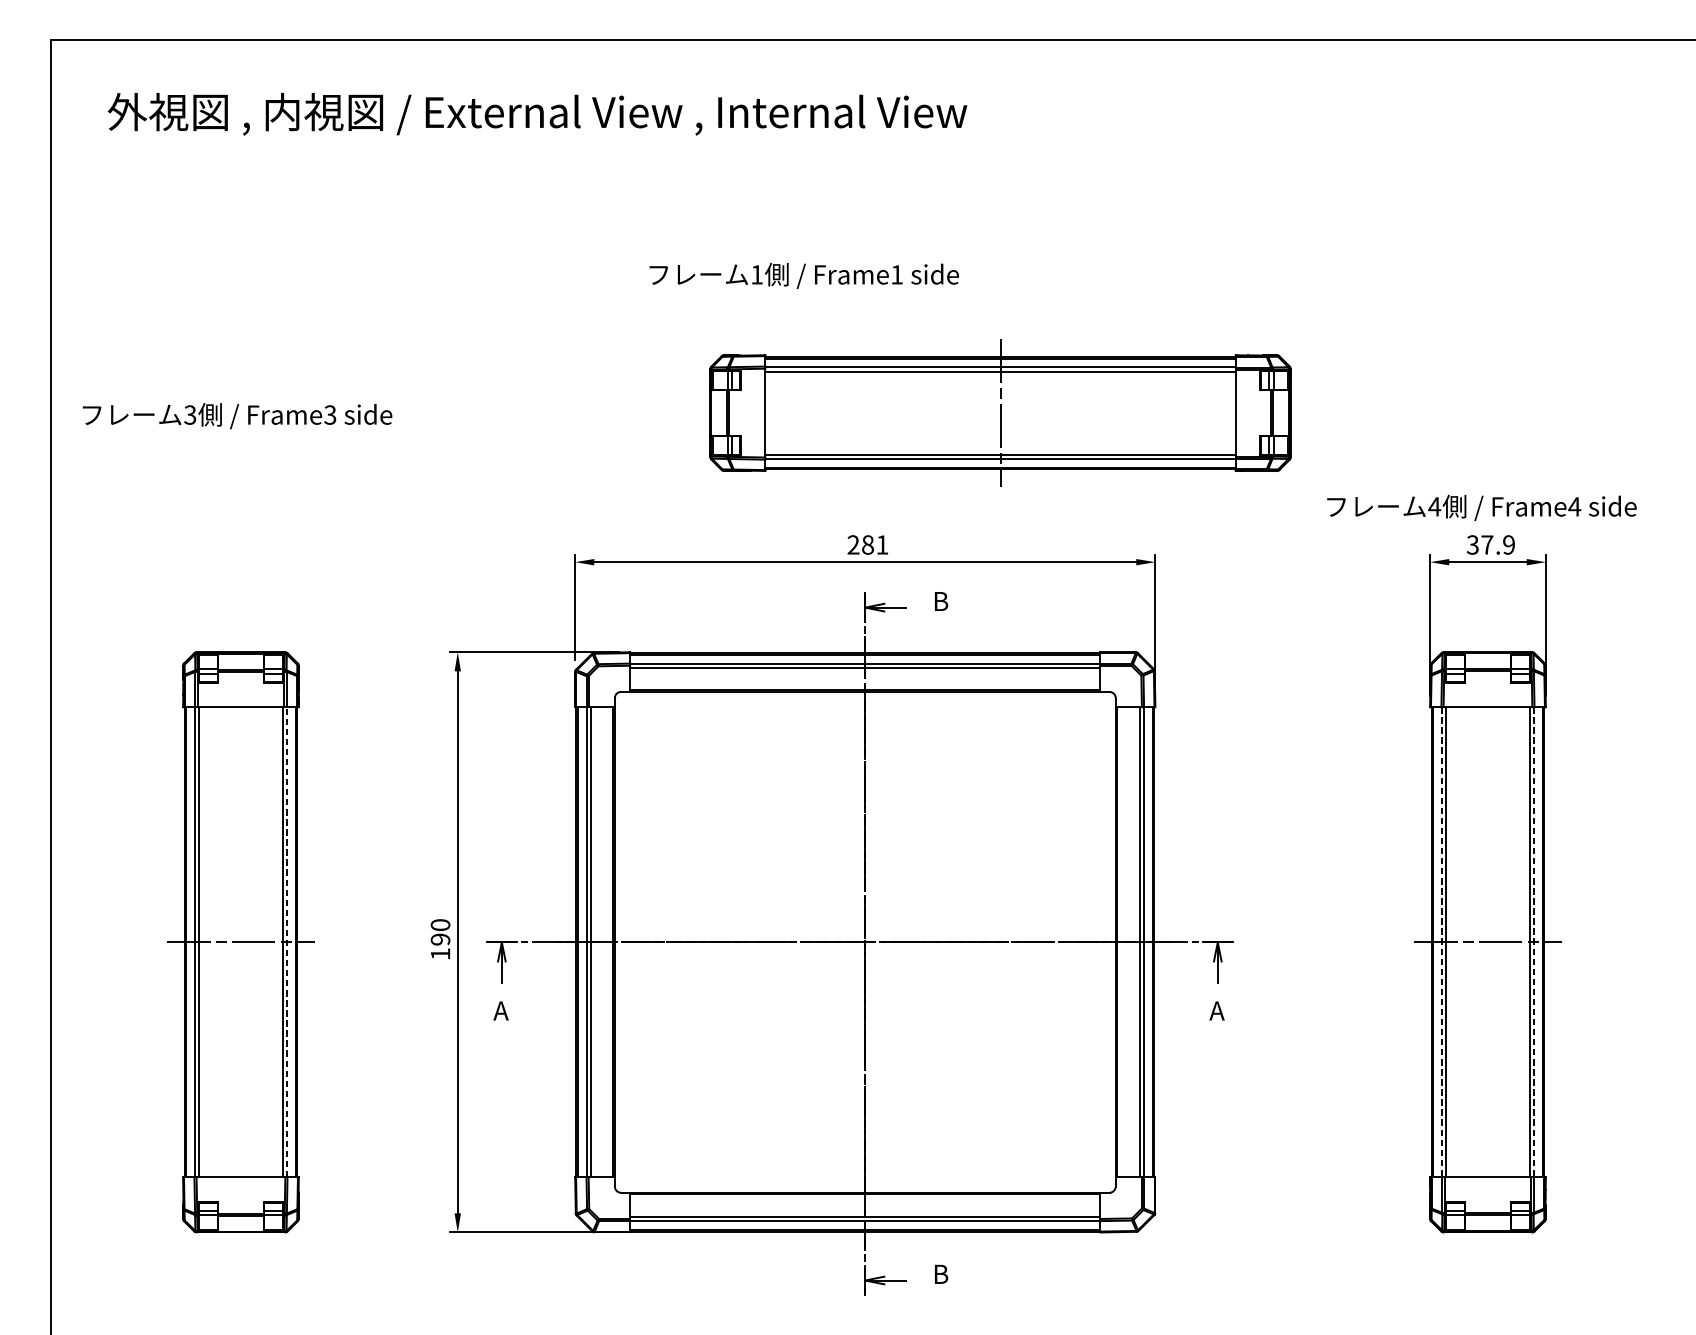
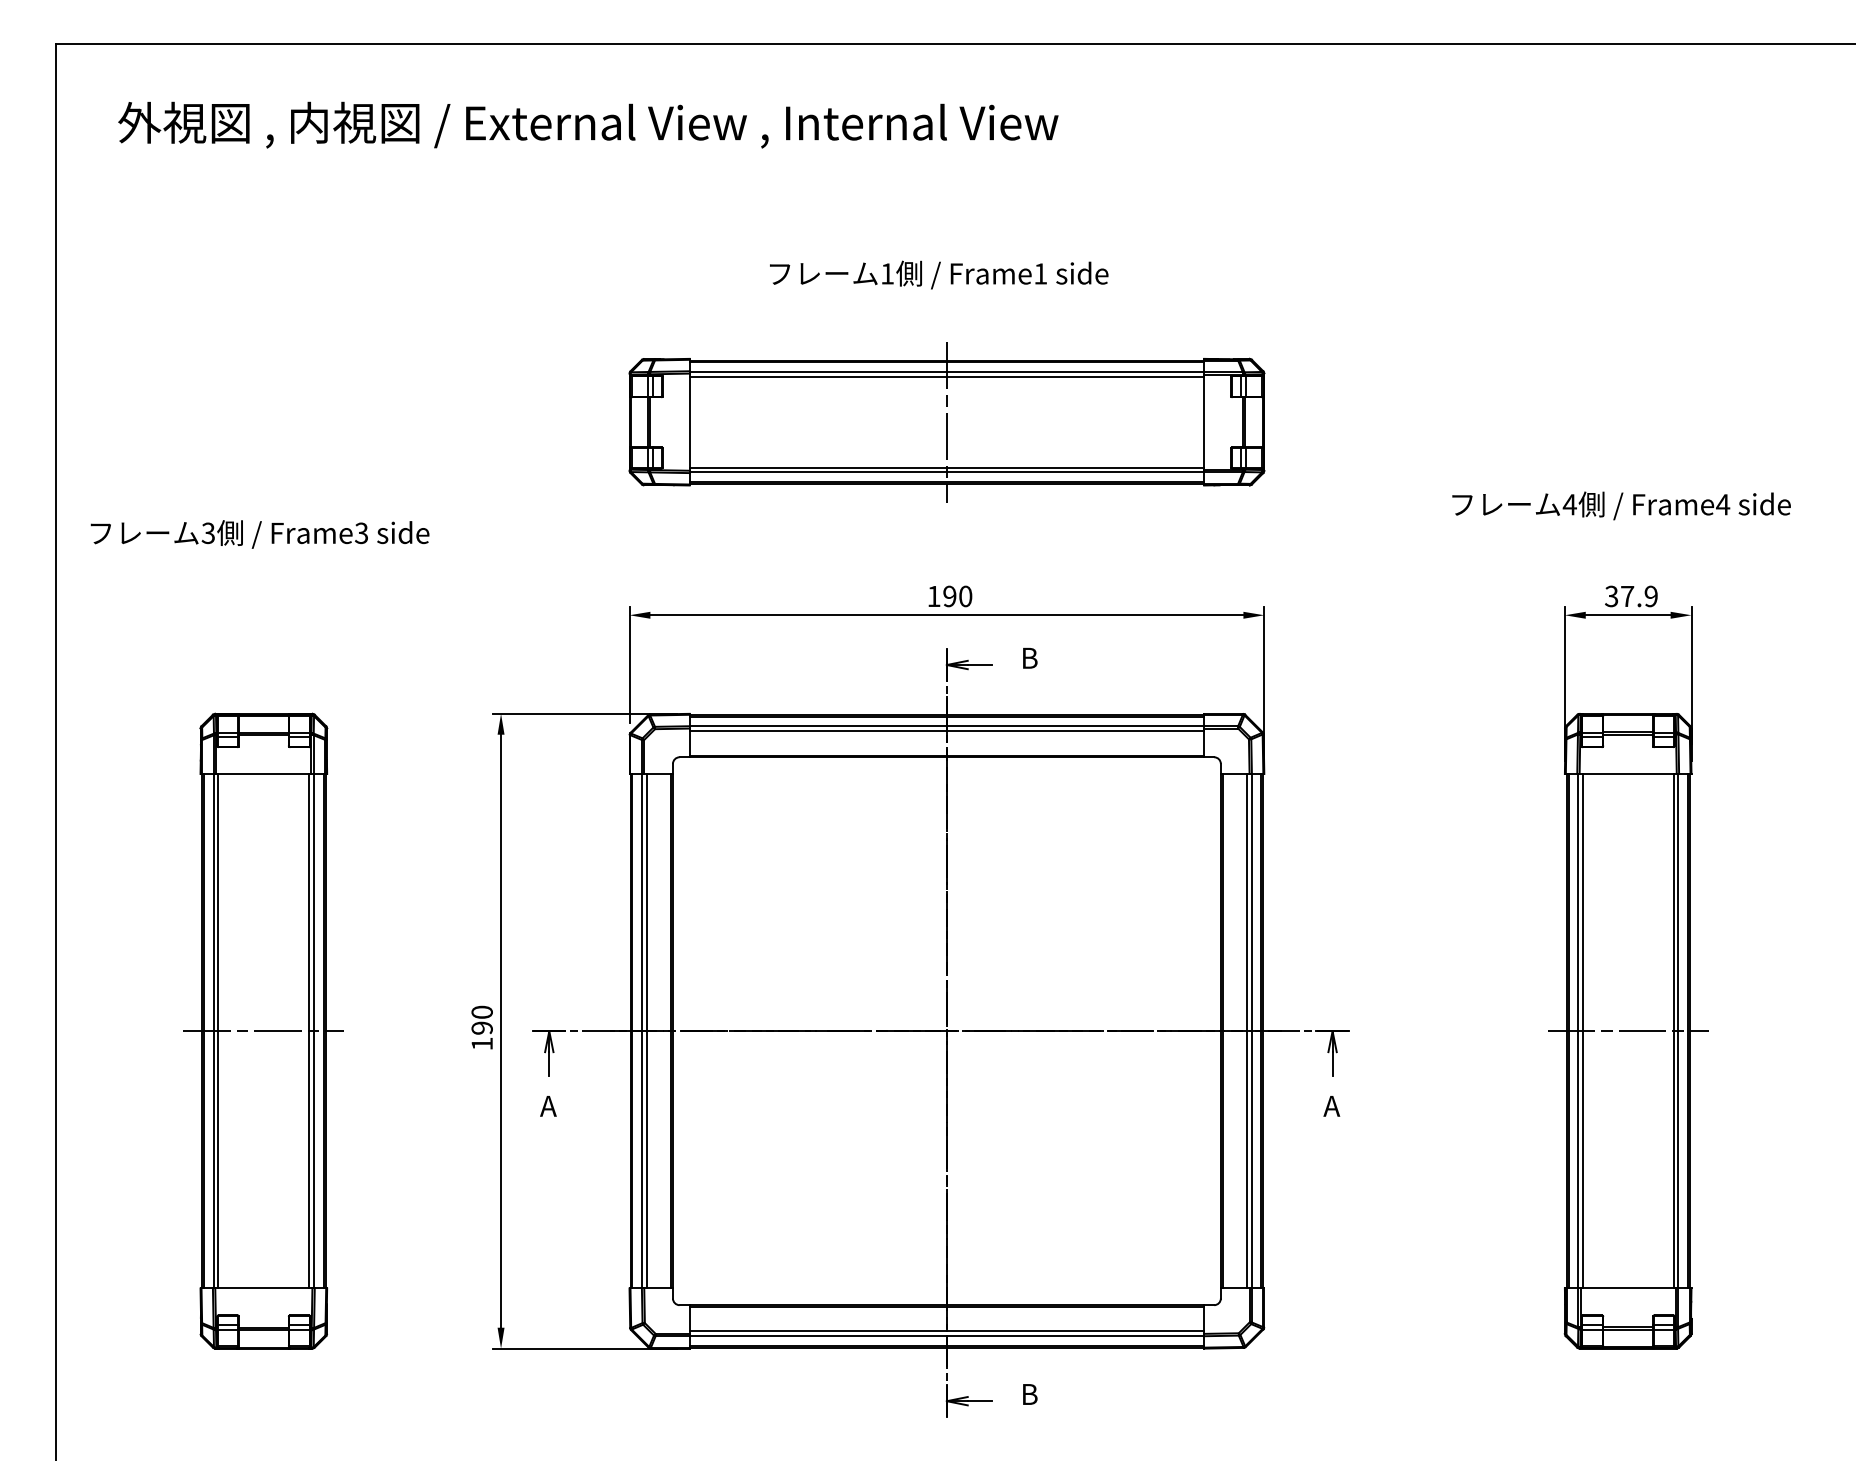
text: (804, 275) -> (939, 274), moved
part: (1000, 413) -> (946, 422), moved
text: (236, 416) -> (259, 534), moved
text: (1481, 507) -> (1621, 505), moved
text: (867, 545) -> (949, 596), 281 -> 190
line: (287, 941) -> (314, 1030), dashed -> solid
line: (1441, 942) -> (1577, 1031), dashed -> solid
line: (1533, 942) -> (1678, 1031), dashed -> solid

